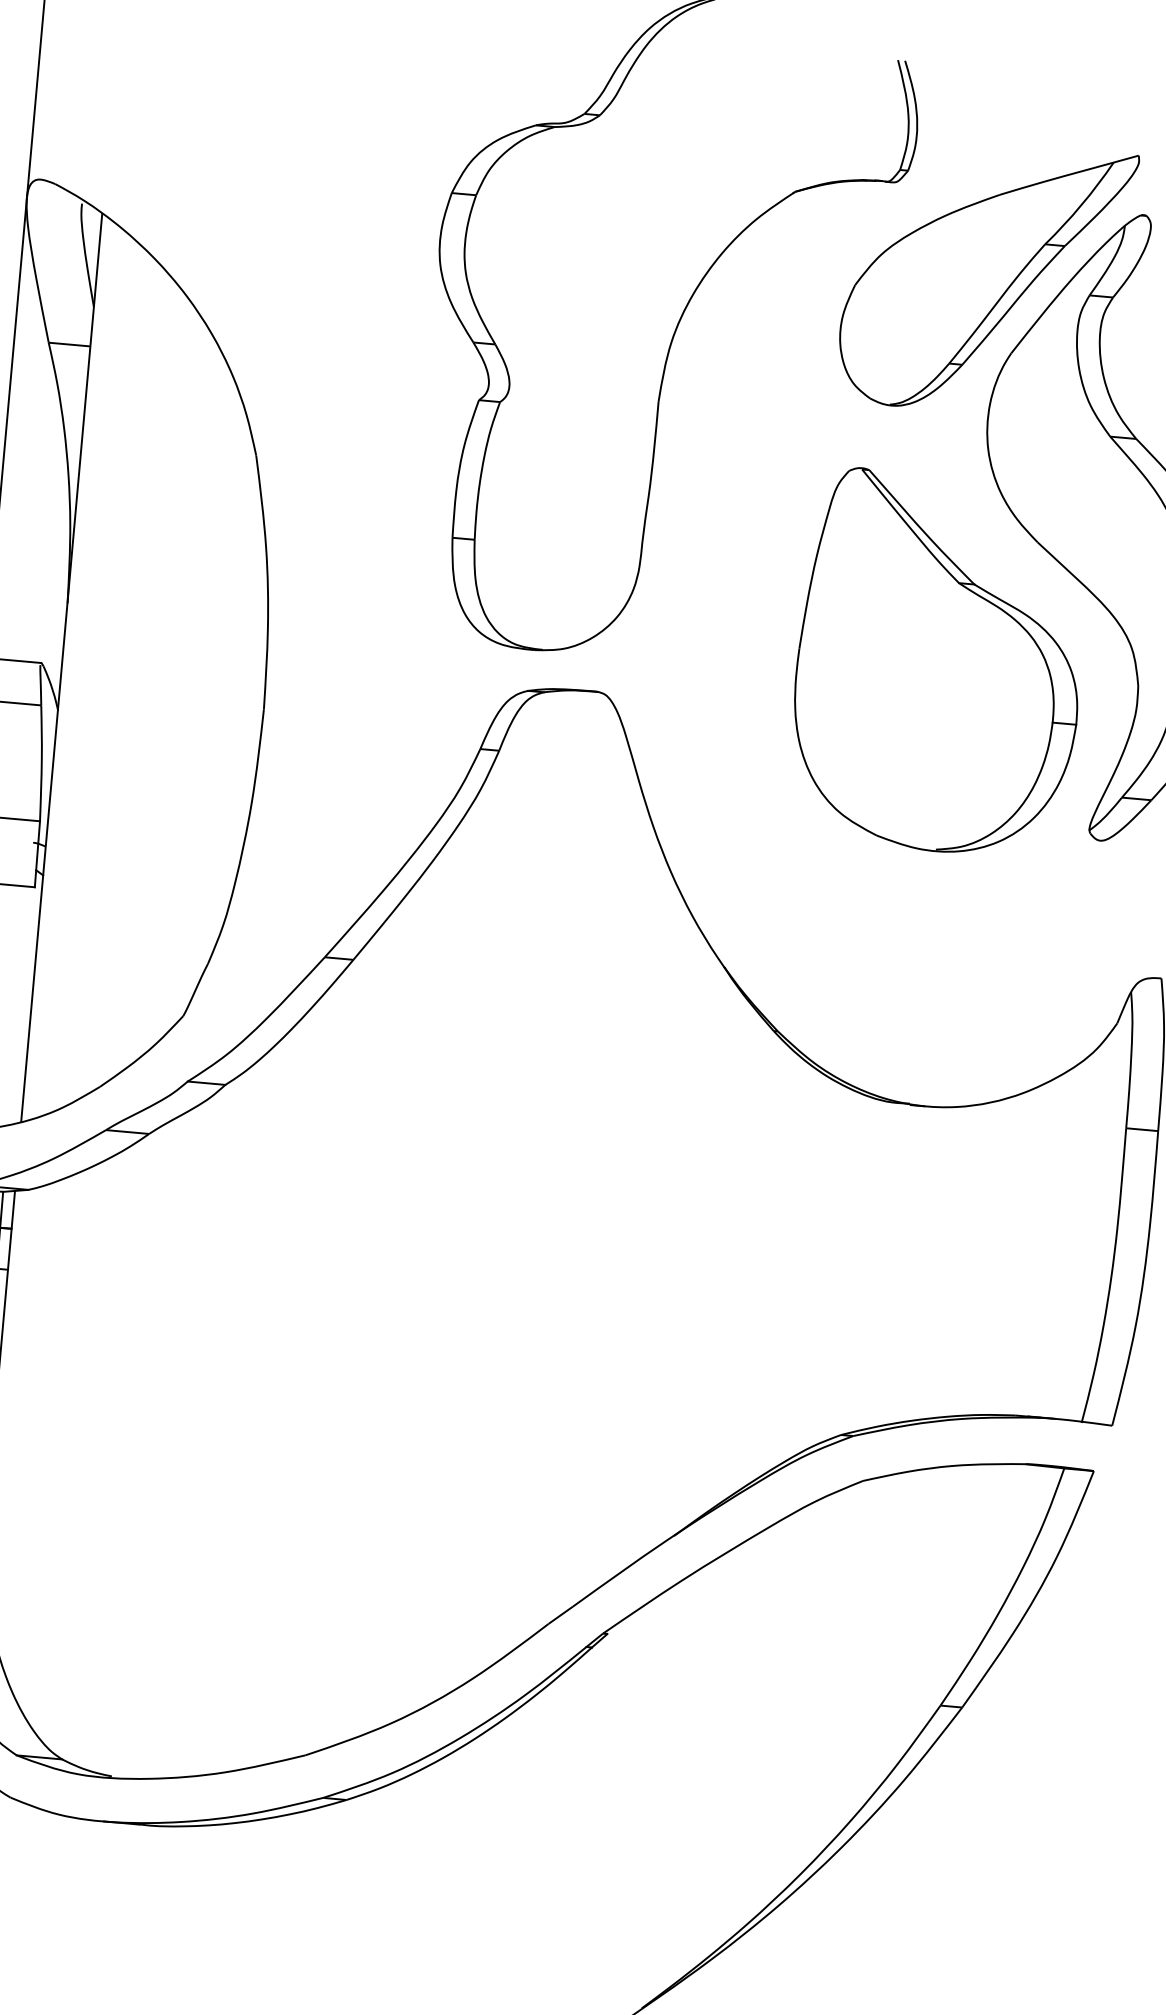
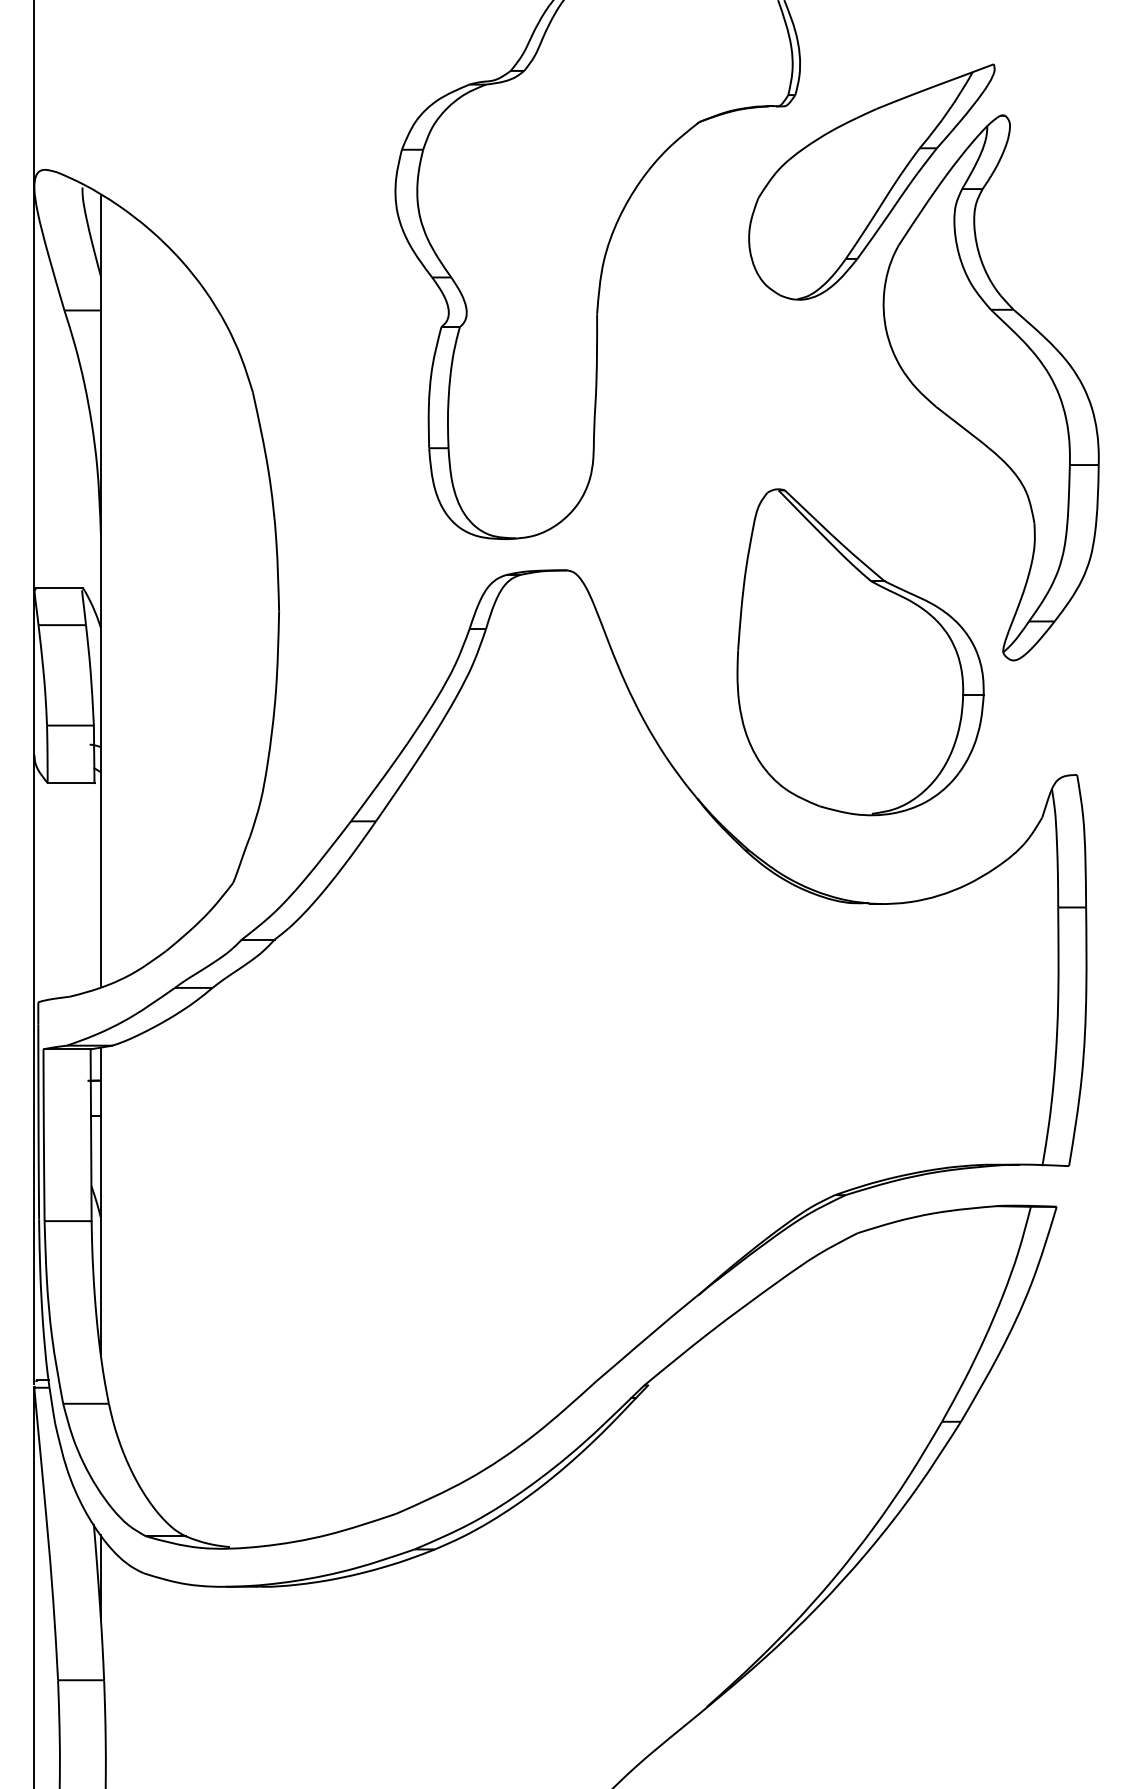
part: (939, 663) -> (860, 652), moved

